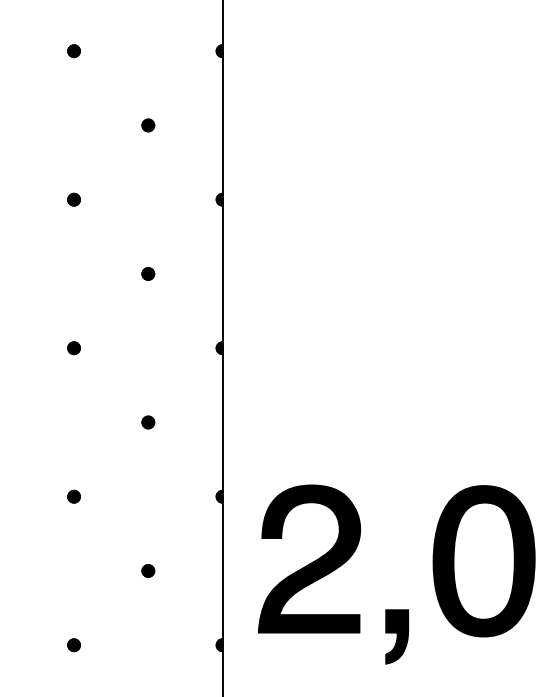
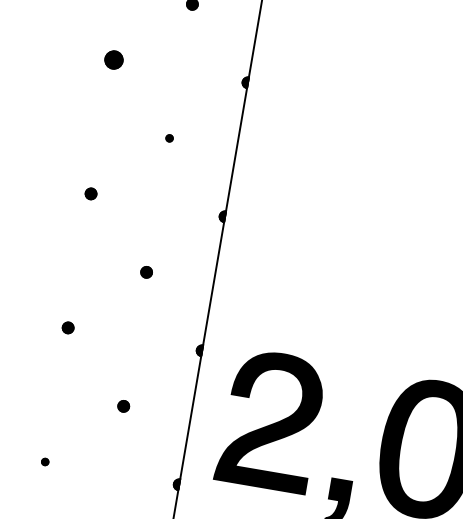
part: (73, 199) -> (113, 59), size x1.6
part: (148, 273) -> (169, 137), size x0.6
part: (73, 645) -> (44, 462), size x0.6

